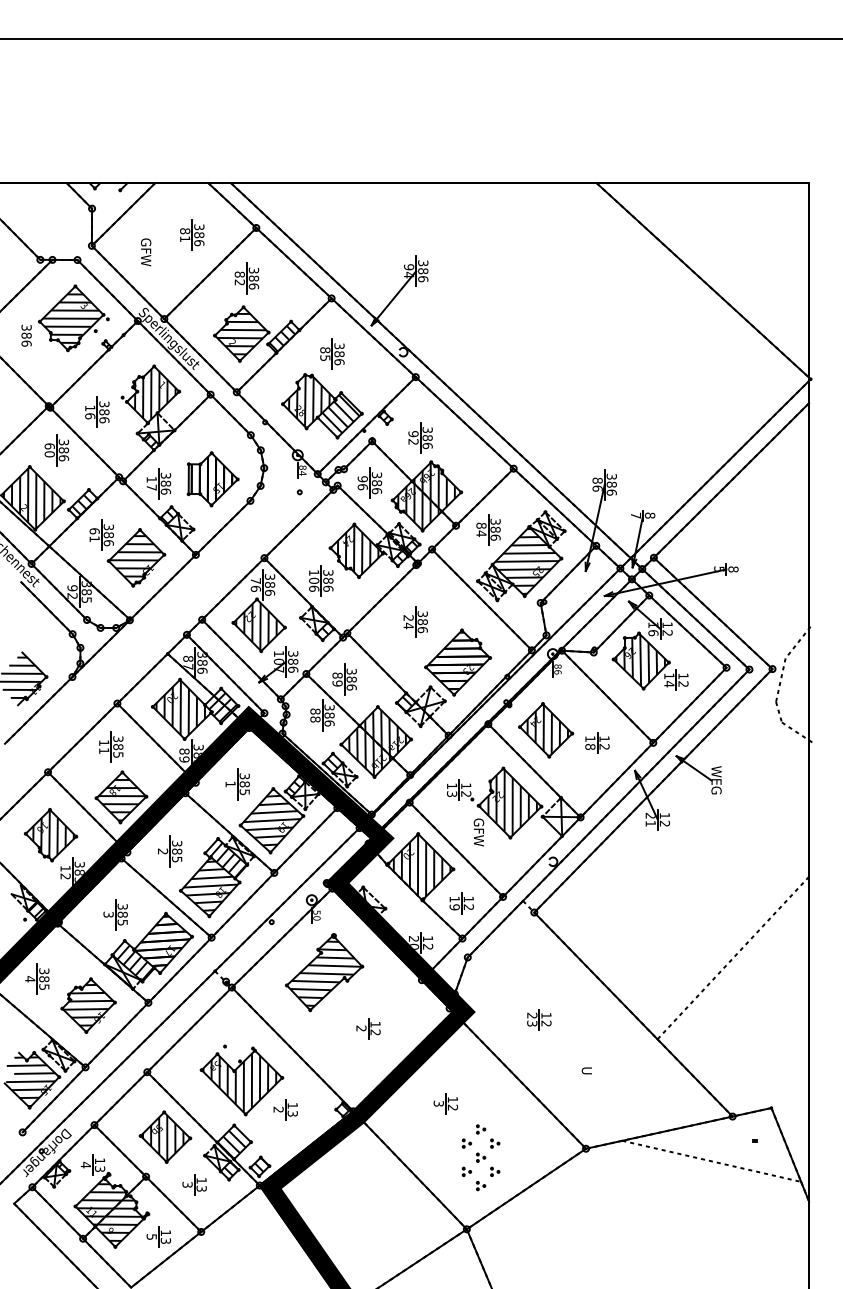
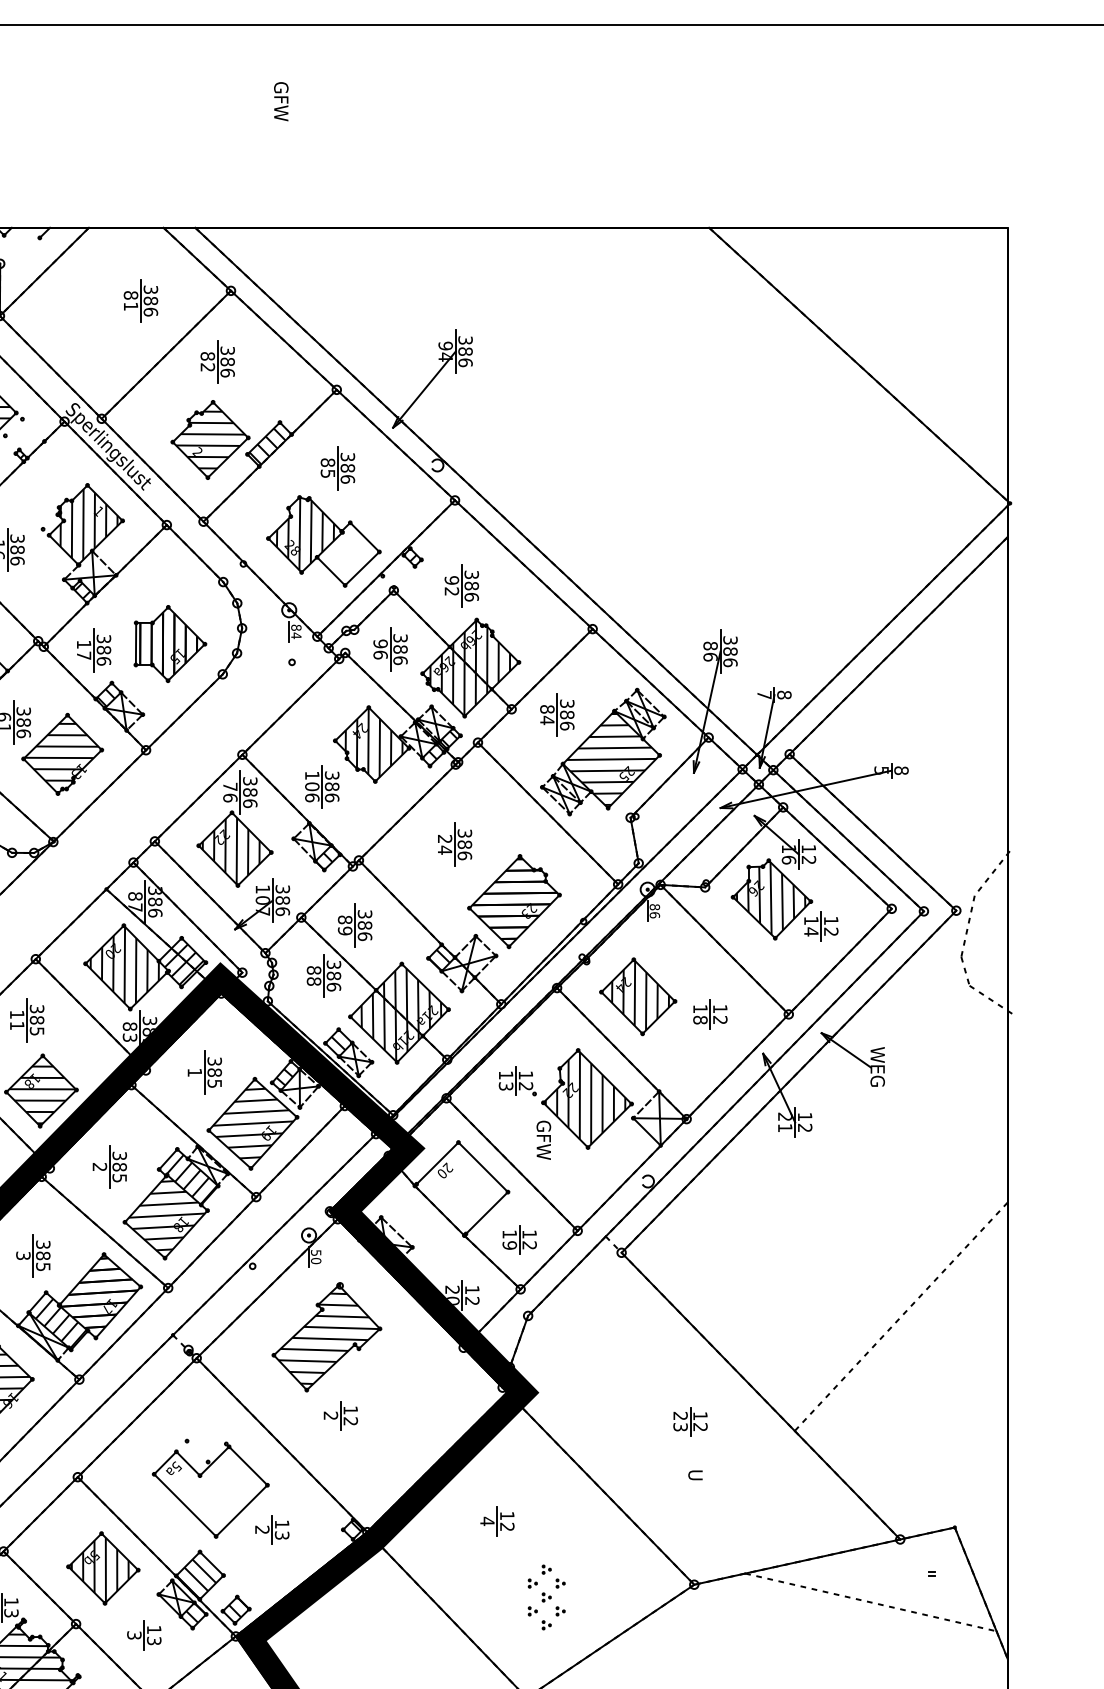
text: (146, 252) -> (281, 101), moved
hatch: (340, 414) -> (349, 552), removed
text: (184, 759) -> (130, 1037), 89 -> 83
hatch: (421, 865) -> (463, 1186), removed
part: (539, 1019) -> (690, 1421), moved
part: (368, 1028) -> (340, 1415), moved
hatch: (239, 1082) -> (207, 1491), removed
text: (438, 1103) -> (486, 1521), 3 -> 4
part: (480, 1157) -> (545, 1597), size x0.7

